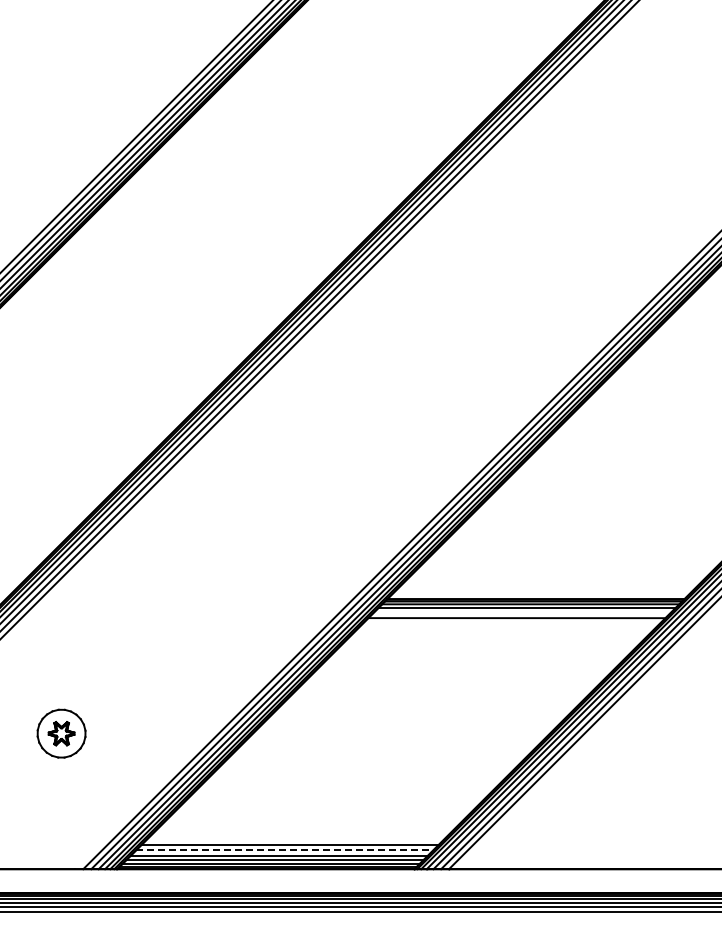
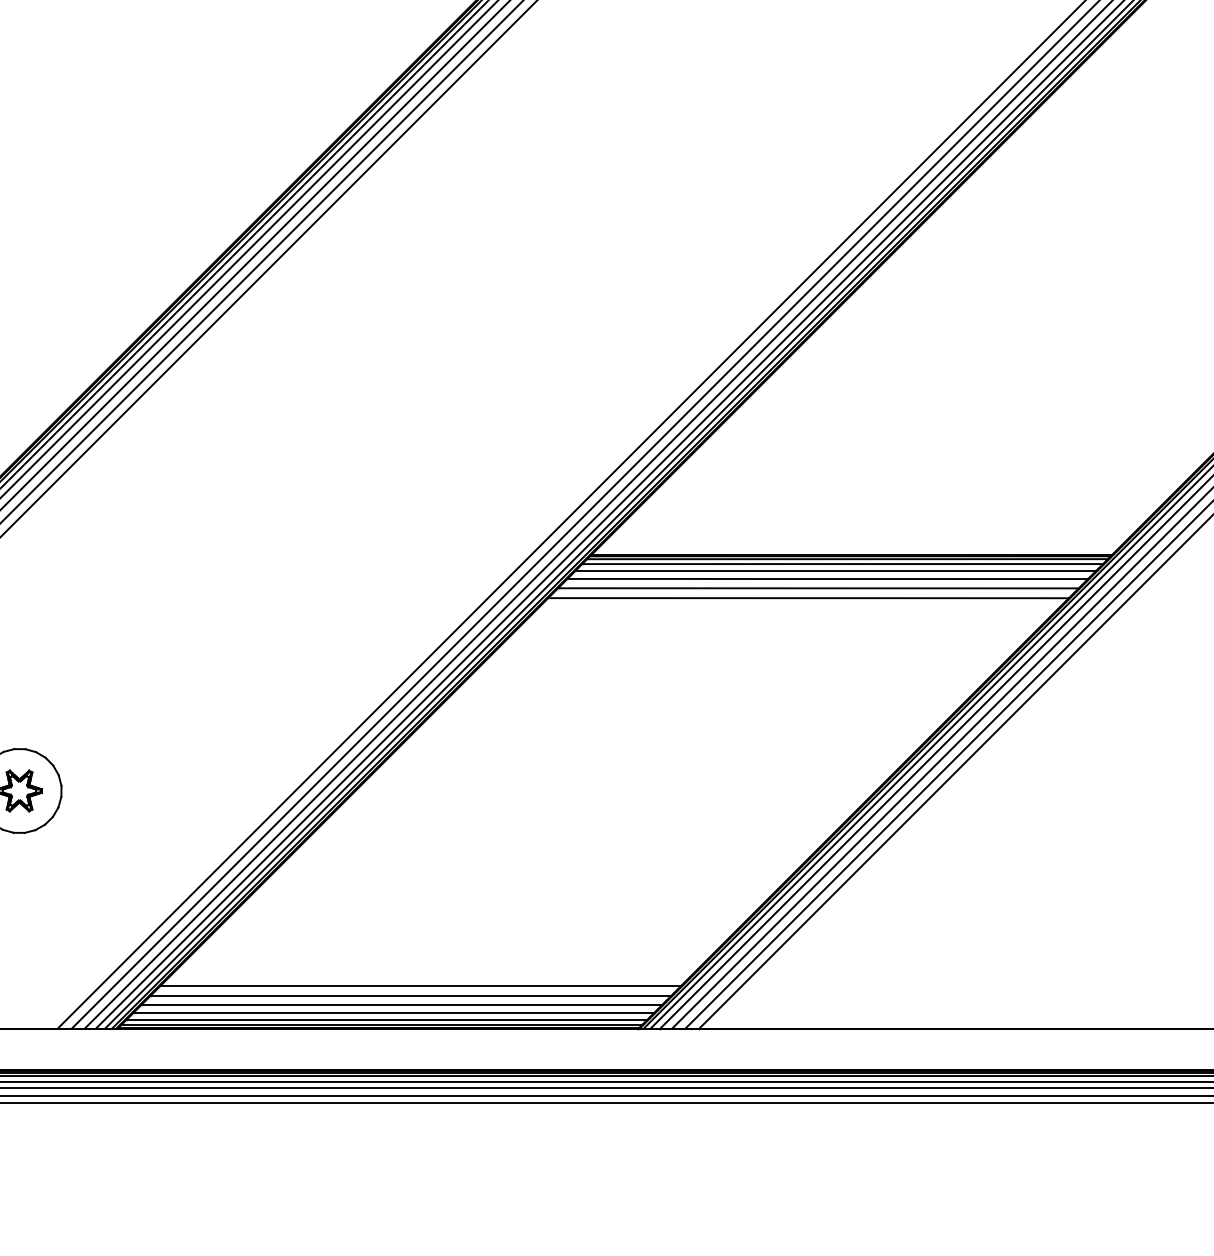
line: (521, 612) -> (826, 578), added
line: (510, 623) -> (807, 597), added
line: (285, 850) -> (412, 995), dashed -> solid

